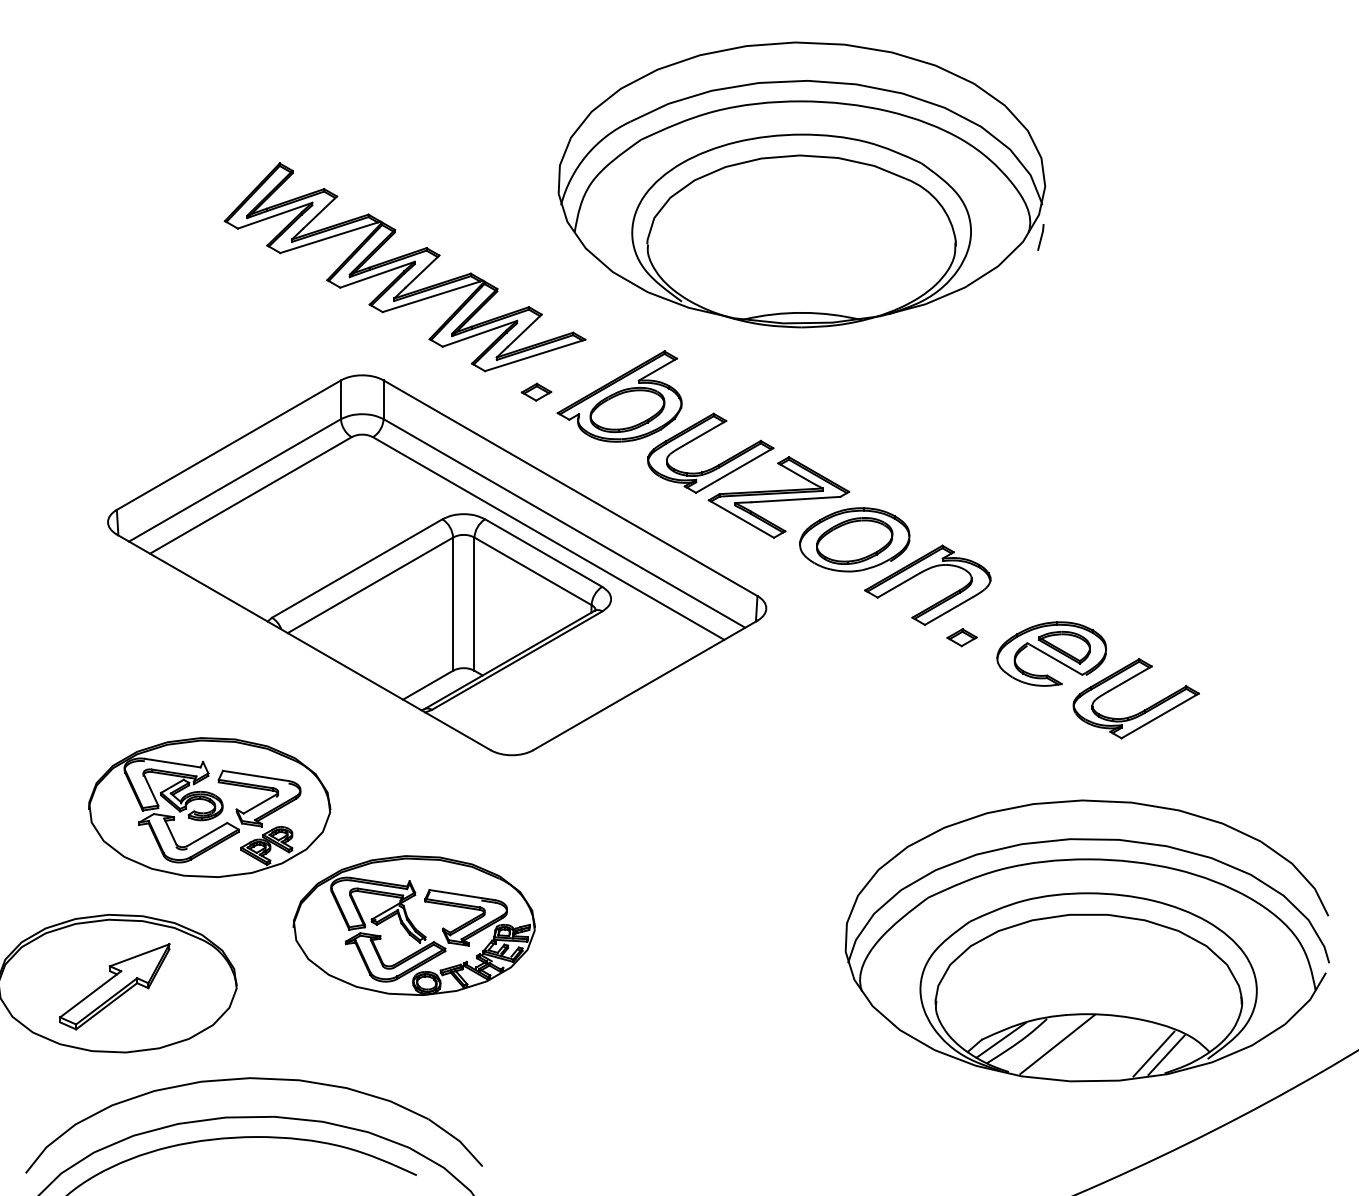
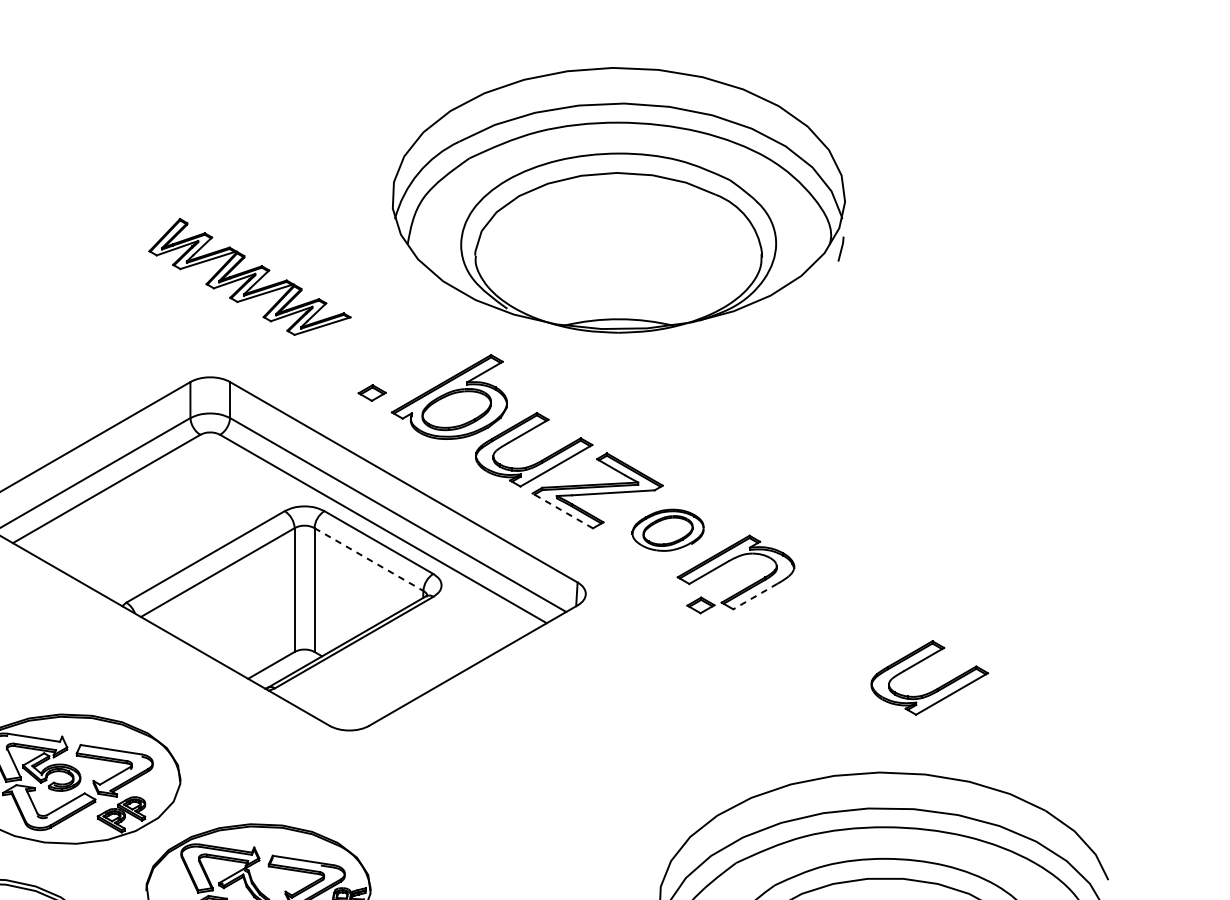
part: (404, 267) -> (249, 277), size x0.6
line: (741, 519) -> (562, 511), solid -> dashed
part: (854, 539) -> (667, 529), size x0.7
line: (533, 571) -> (369, 559), solid -> dashed
line: (948, 611) -> (755, 596), solid -> dashed
part: (961, 637) -> (700, 605), moved
part: (1051, 653) -> (850, 635), removed

